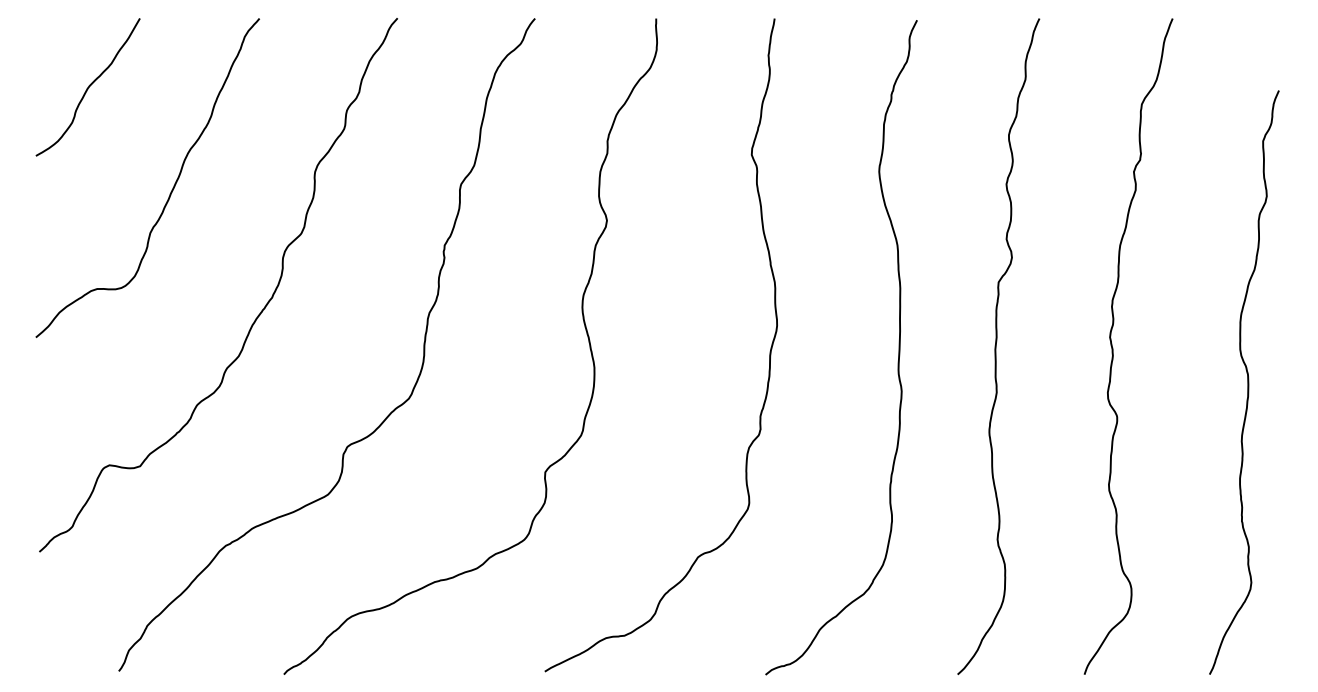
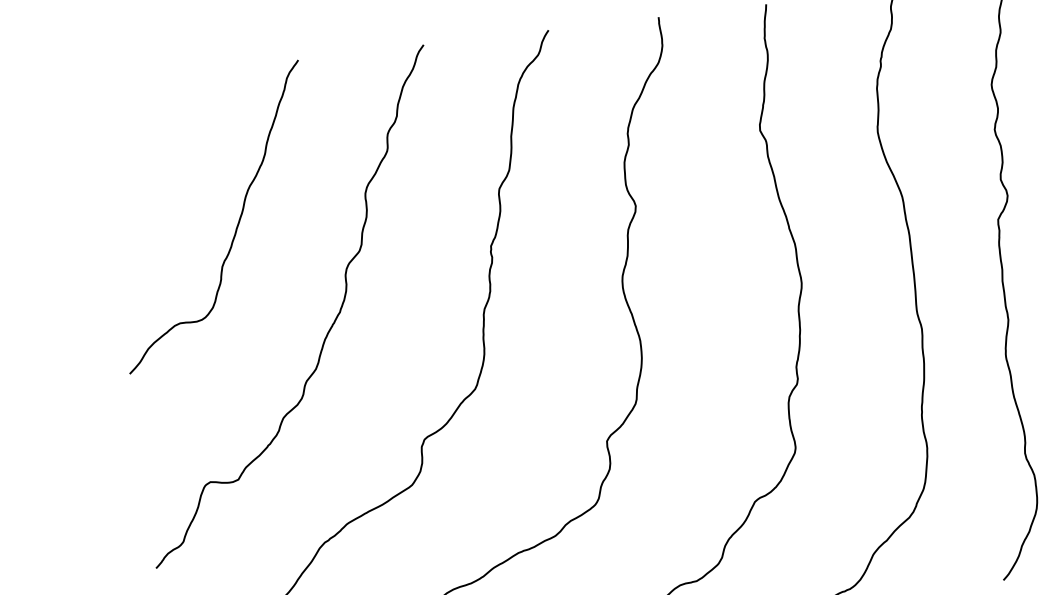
curve: (87, 87) -> (149, 141), removed

